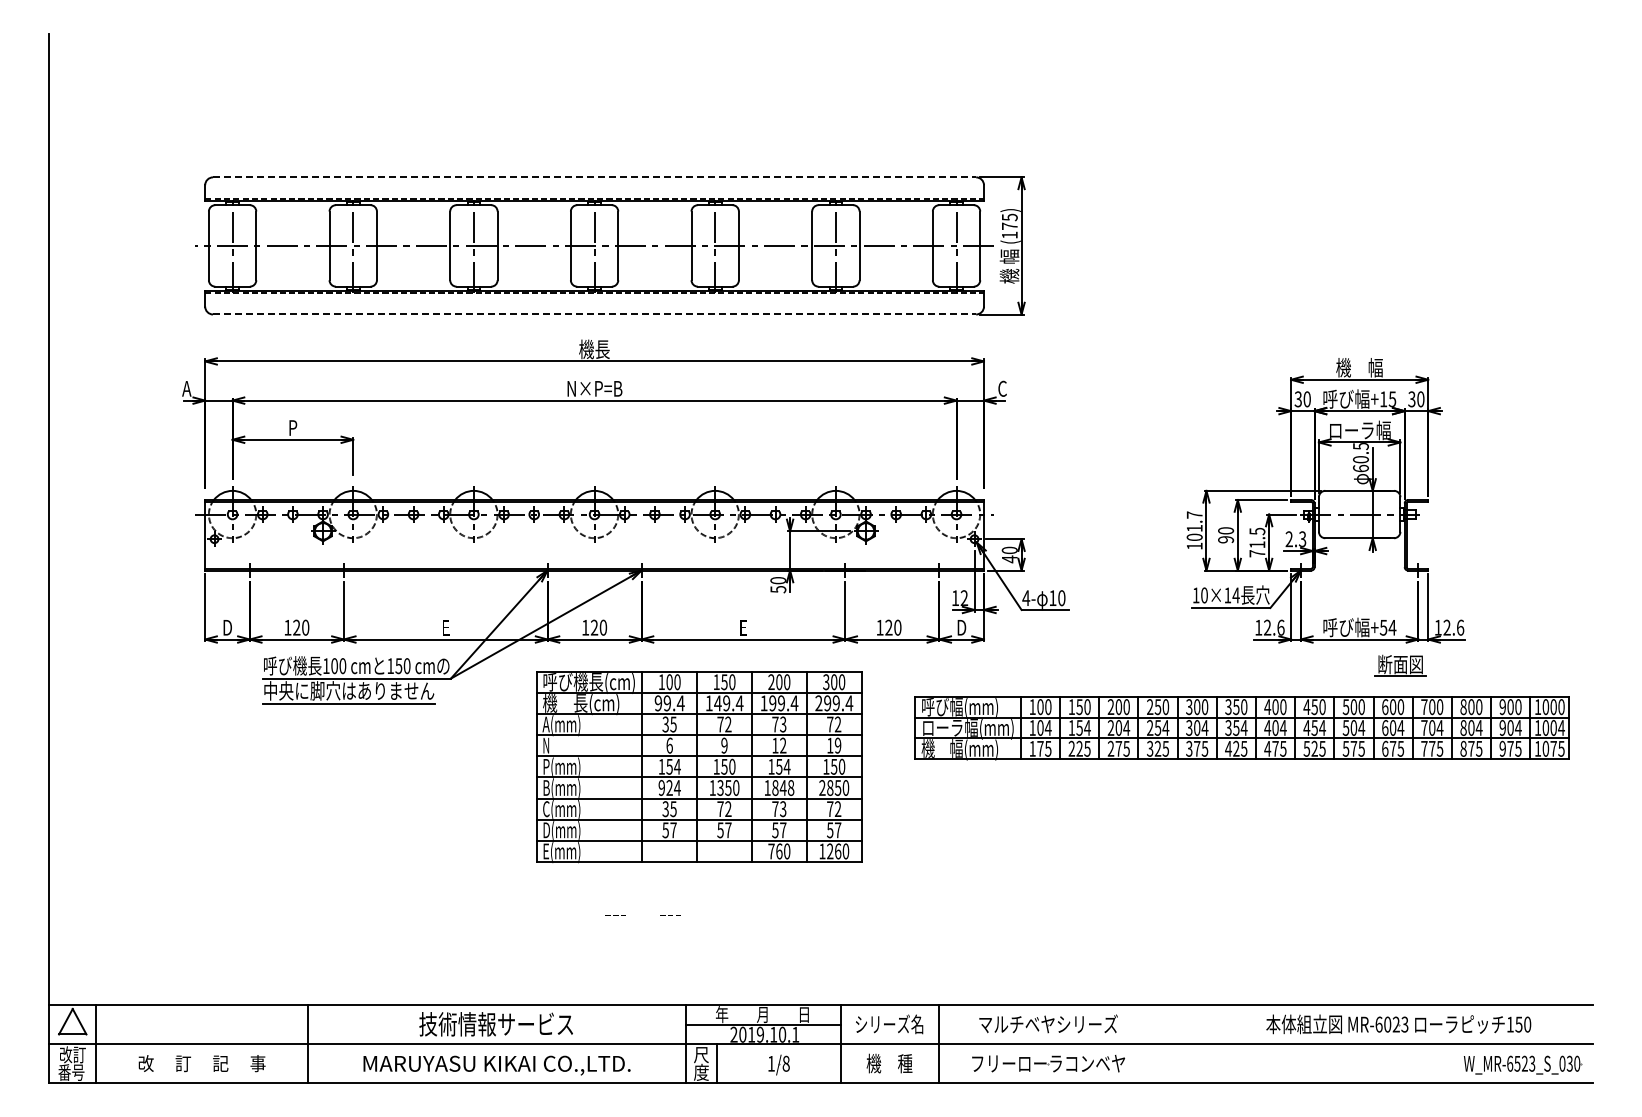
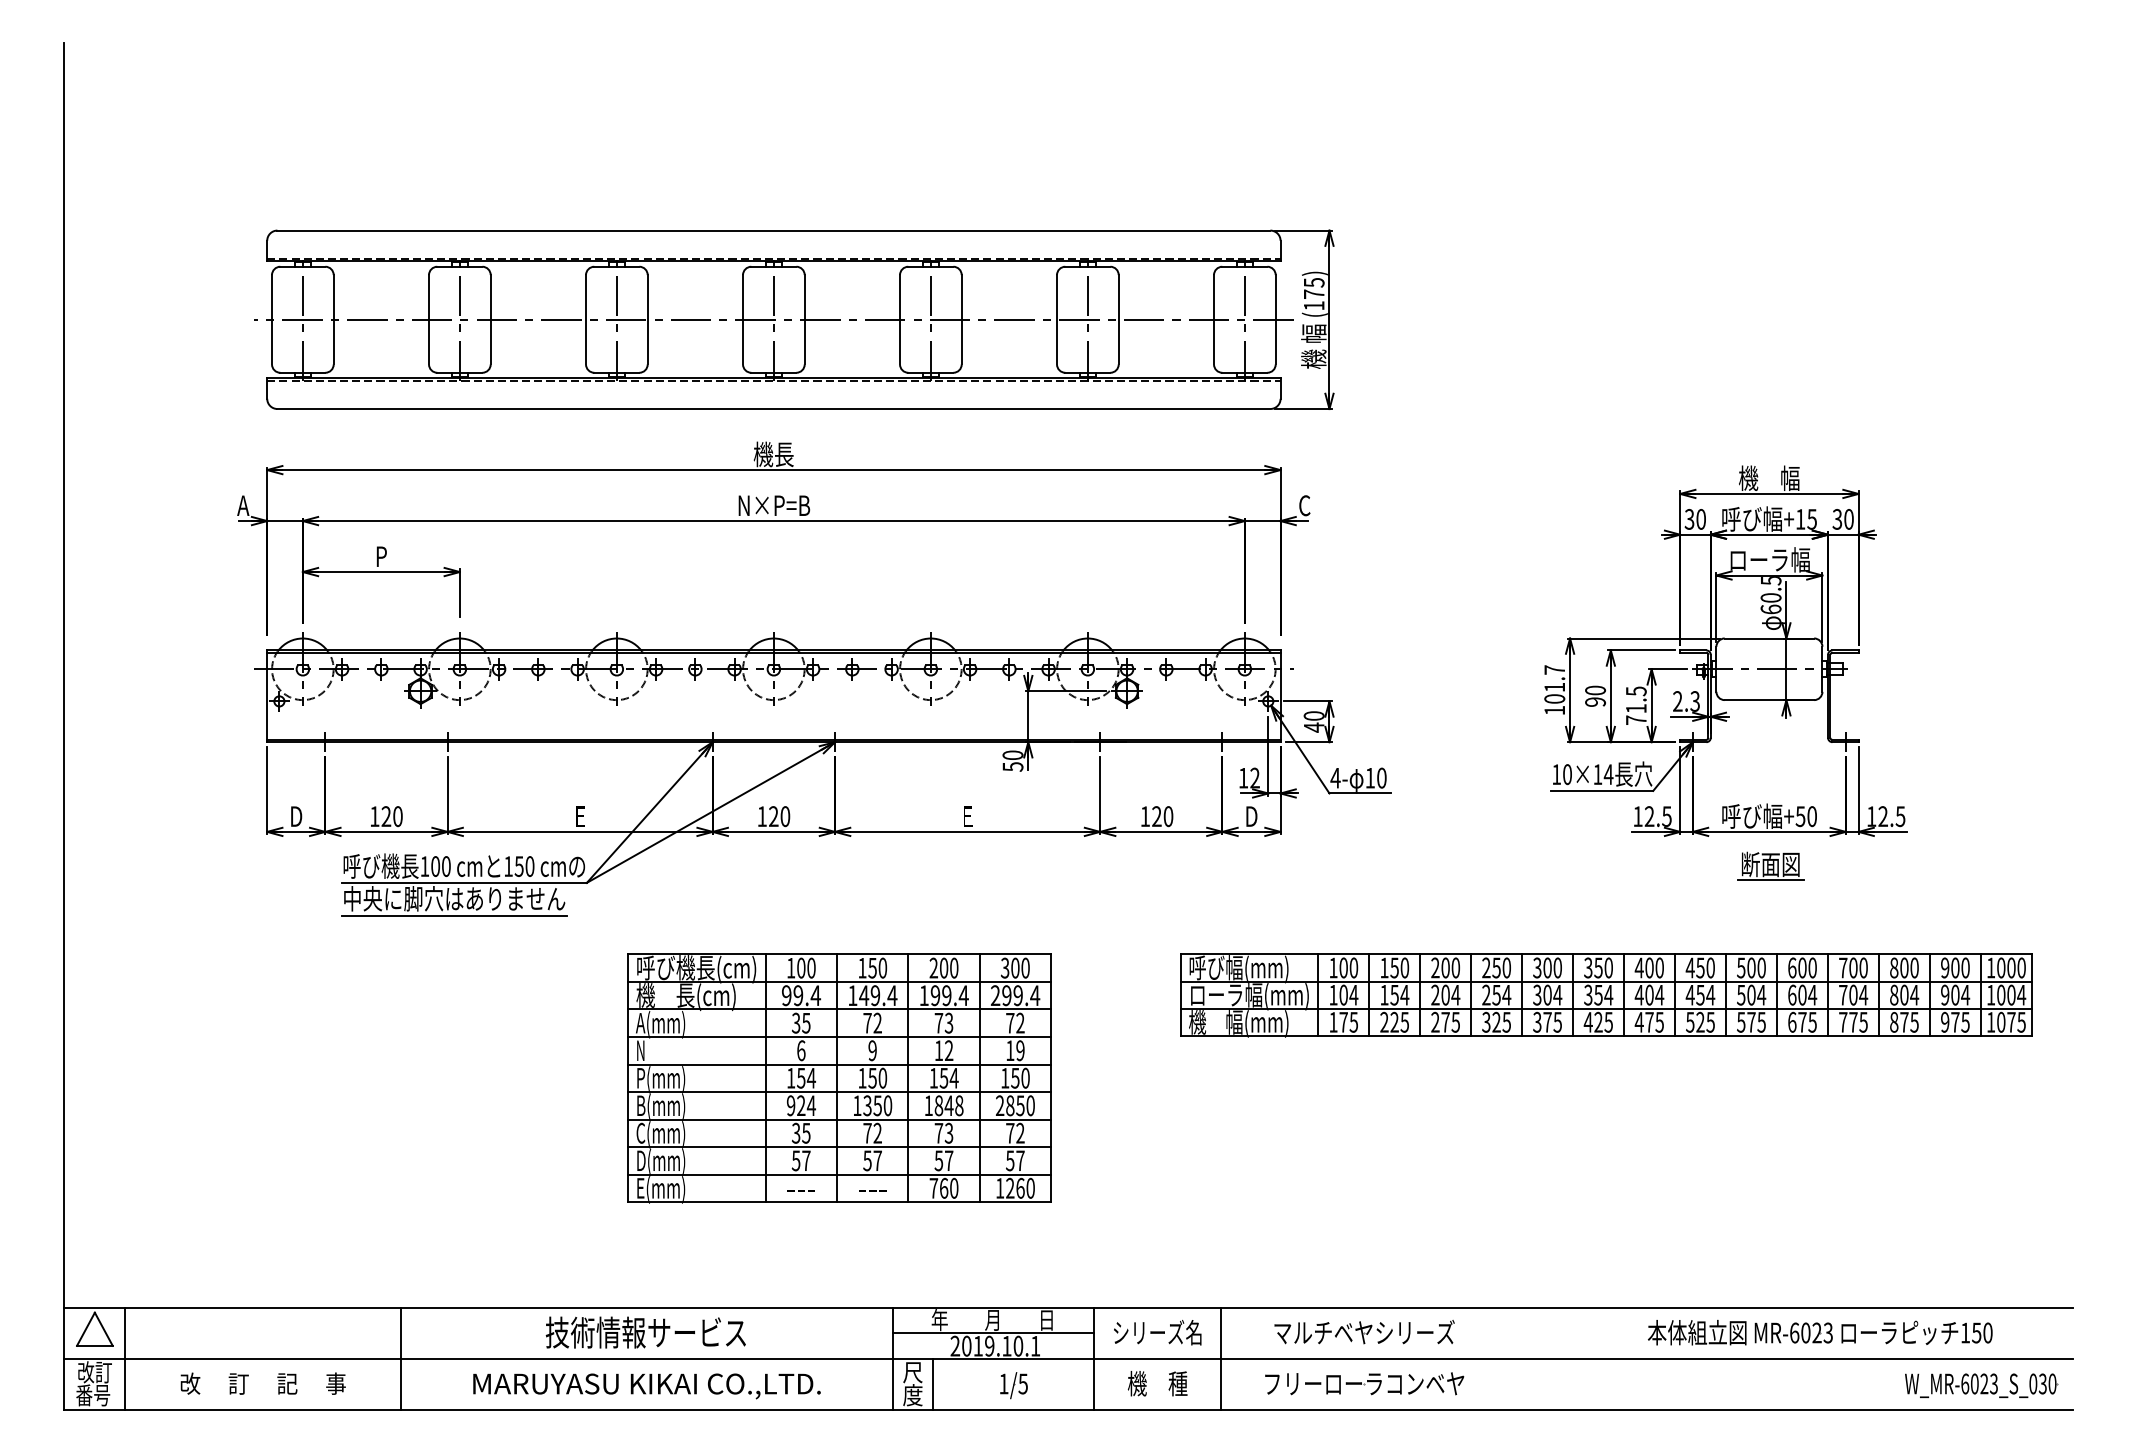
line: (594, 177) -> (773, 230), dashed -> solid
line: (594, 314) -> (773, 409), dashed -> solid
text: (1280, 627) -> (1666, 816), 12.6 -> 12.5
text: (1392, 627) -> (1812, 816), +54 -> +50
text: (1460, 627) -> (1900, 816), 12.6 -> 12.5
part: (1400, 665) -> (1770, 865), moved
part: (1241, 728) -> (1605, 995), moved
part: (699, 767) -> (840, 1079), moved
text: (785, 1063) -> (1022, 1383), 1/8 -> 1/5
text: (1517, 1063) -> (1974, 1383), W_MR-6523_S_030 -> W_MR-6023_S_030

